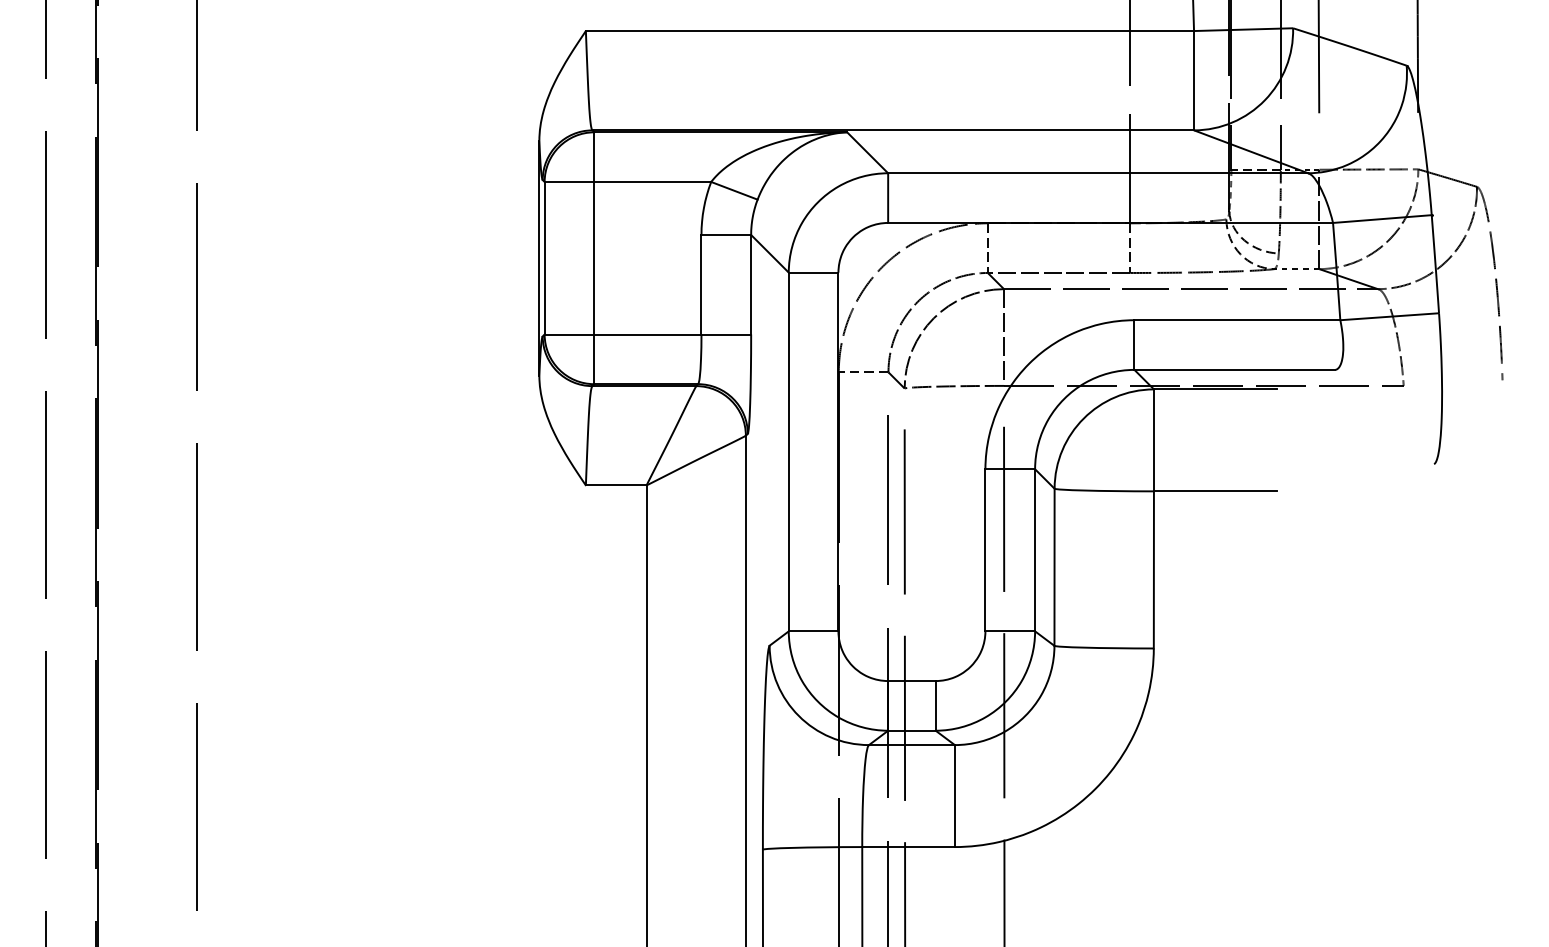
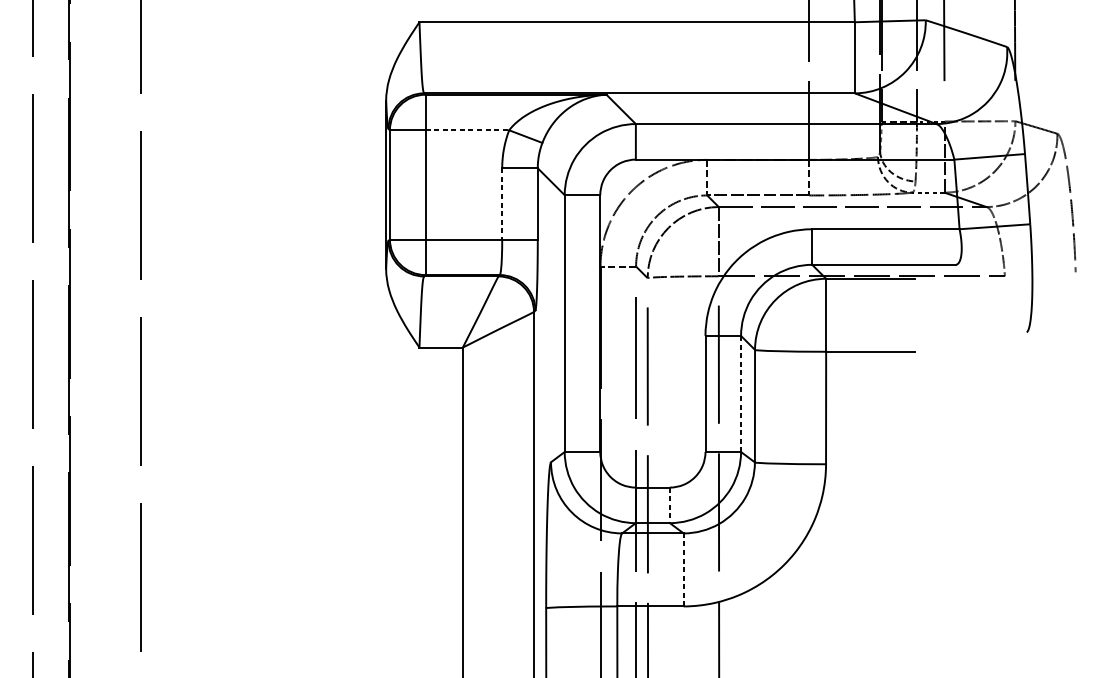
line: (653, 181) -> (467, 129), solid -> dashed
line: (701, 284) -> (502, 203), solid -> dashed
line: (1035, 550) -> (741, 394), solid -> dashed
line: (935, 705) -> (669, 505), solid -> dashed
line: (954, 796) -> (683, 570), solid -> dashed

